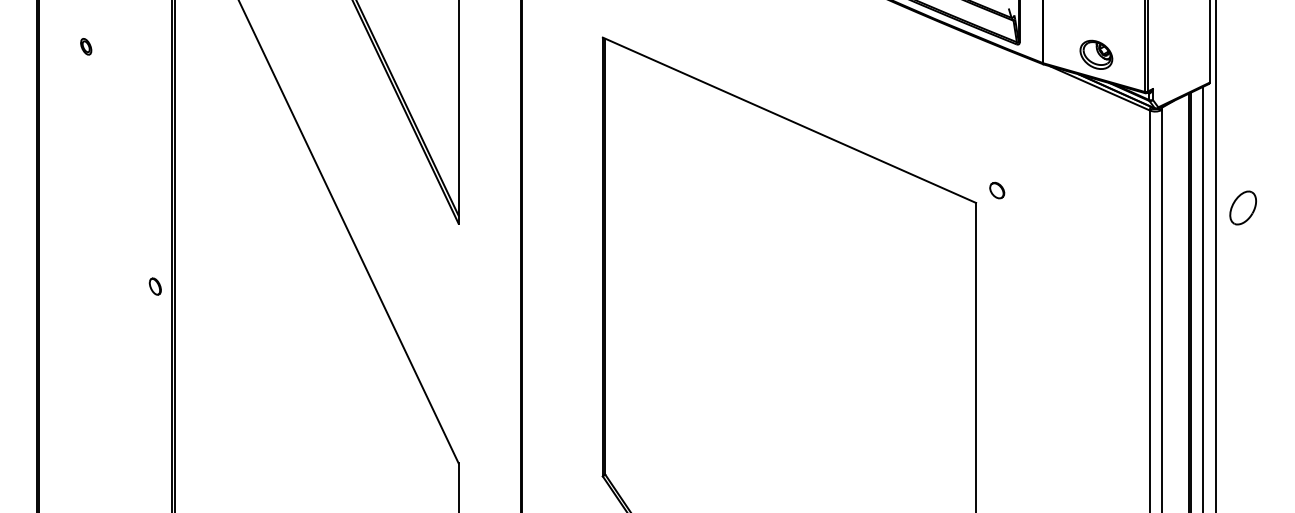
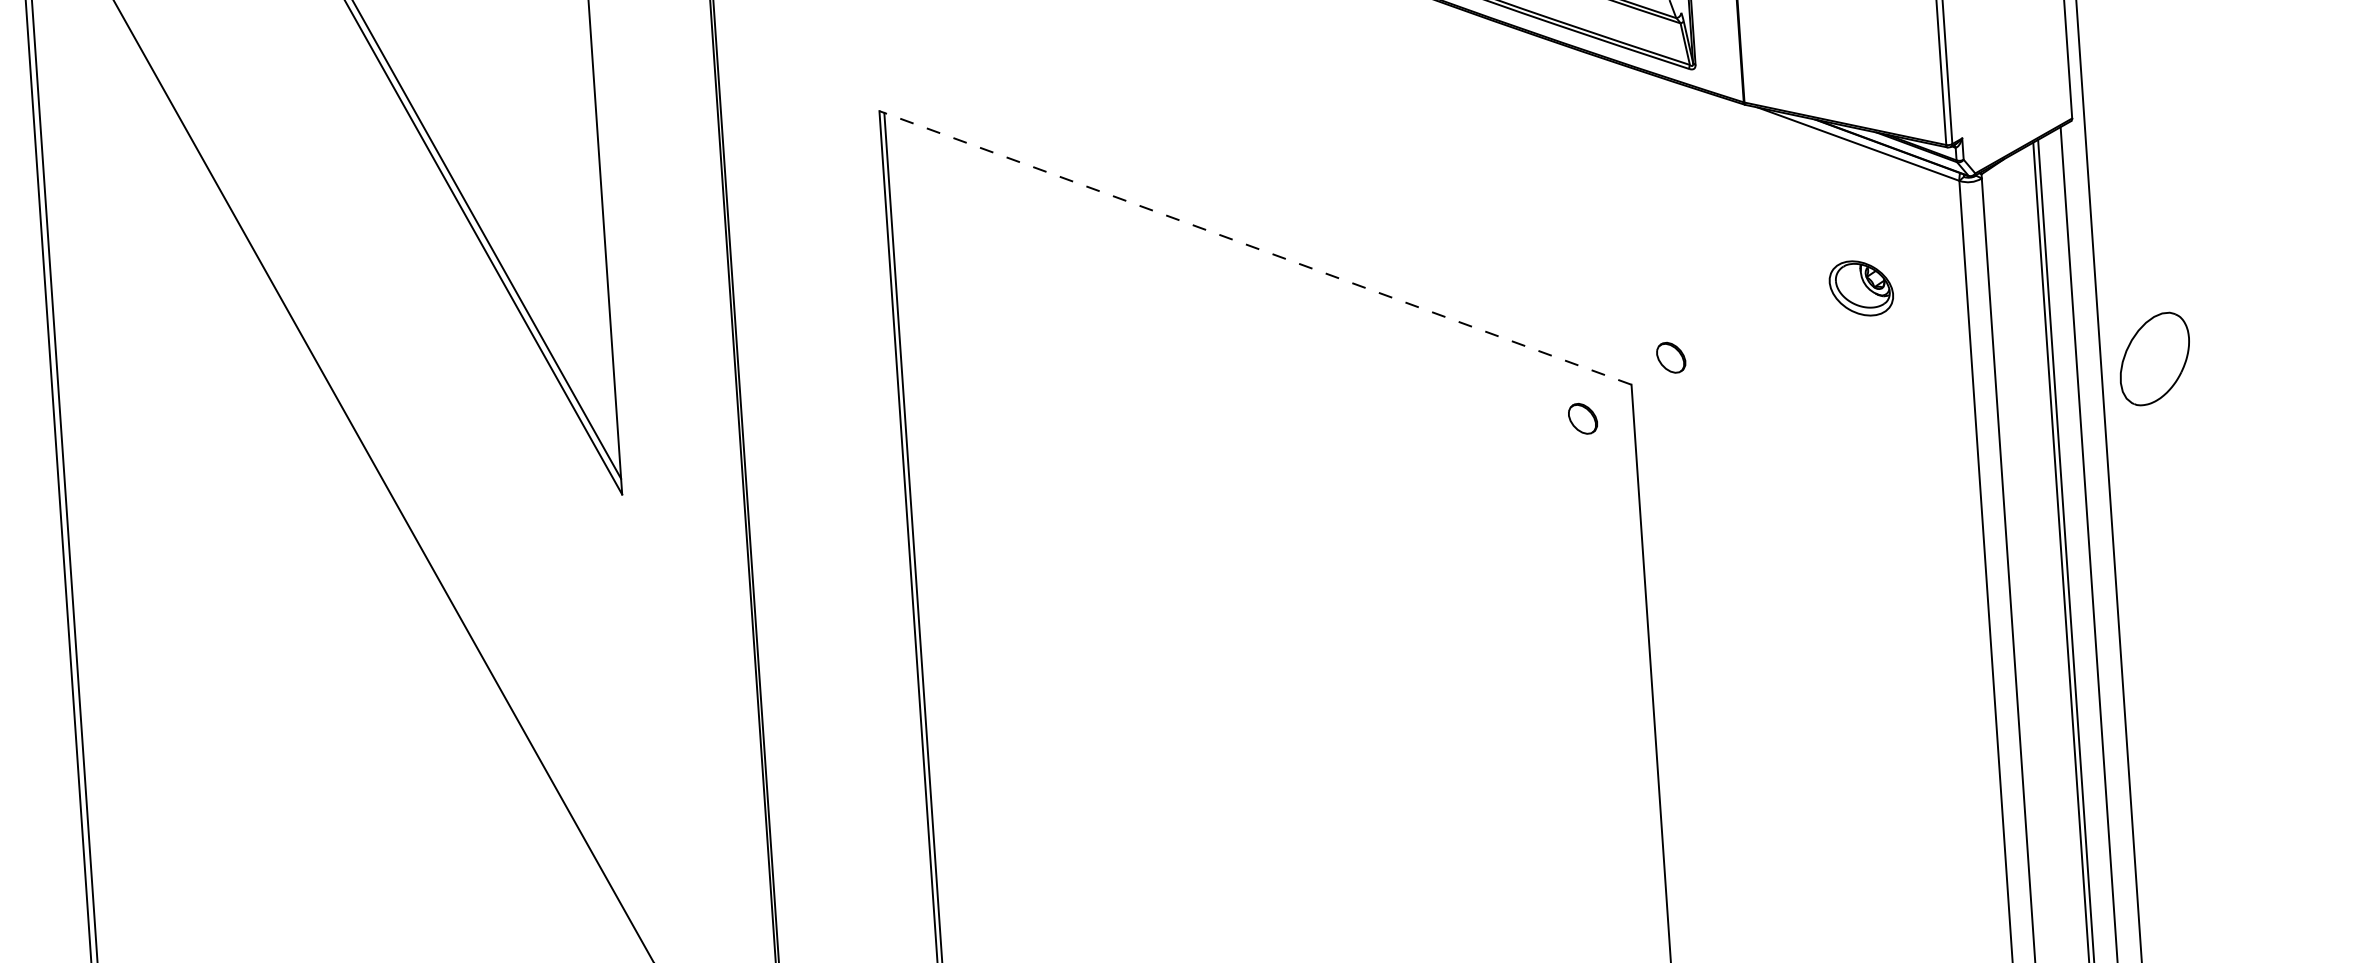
part: (1096, 54) -> (1861, 287), moved
line: (789, 120) -> (1255, 248), solid -> dashed
part: (1242, 207) -> (2153, 358), size x1.4
part: (950, 218) -> (1583, 418), added
part: (154, 286) -> (35, 657), removed

